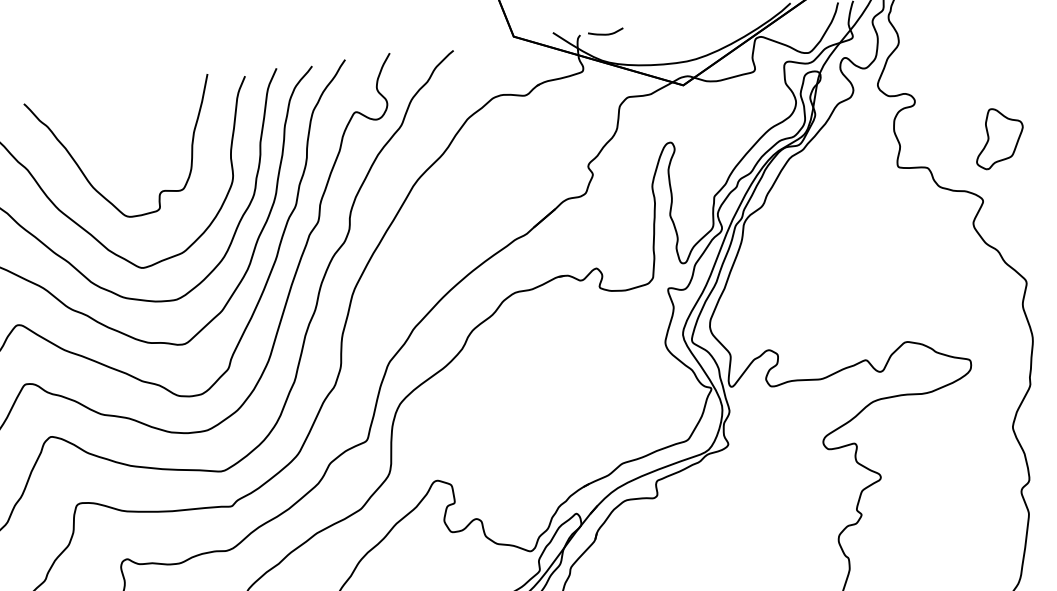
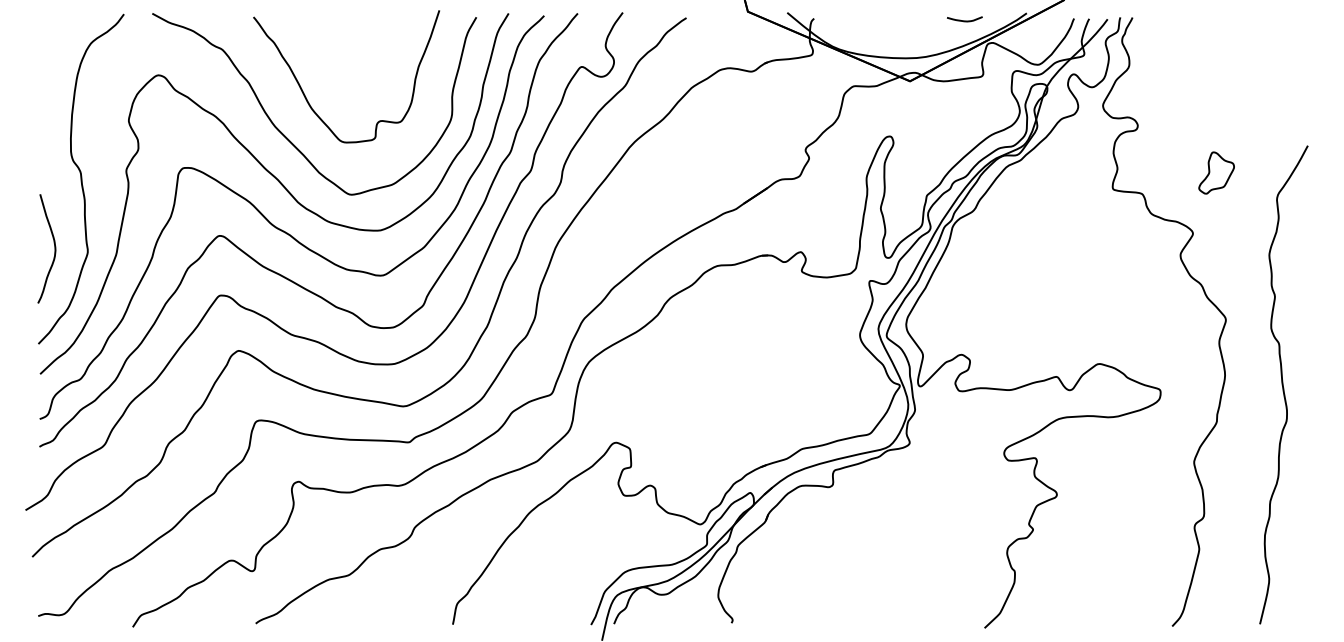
curve: (605, 33) -> (964, 20), moved
part: (998, 137) -> (1216, 172), size x0.7

